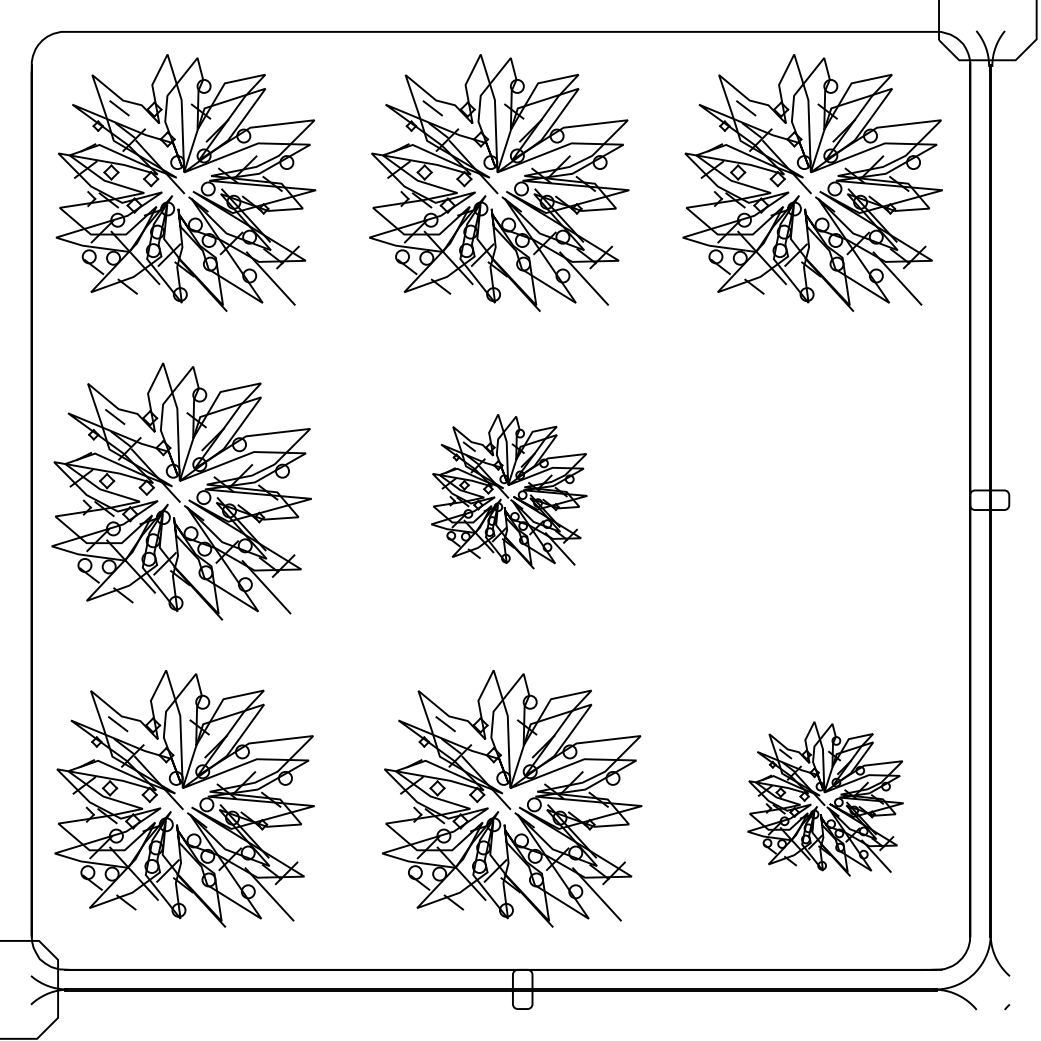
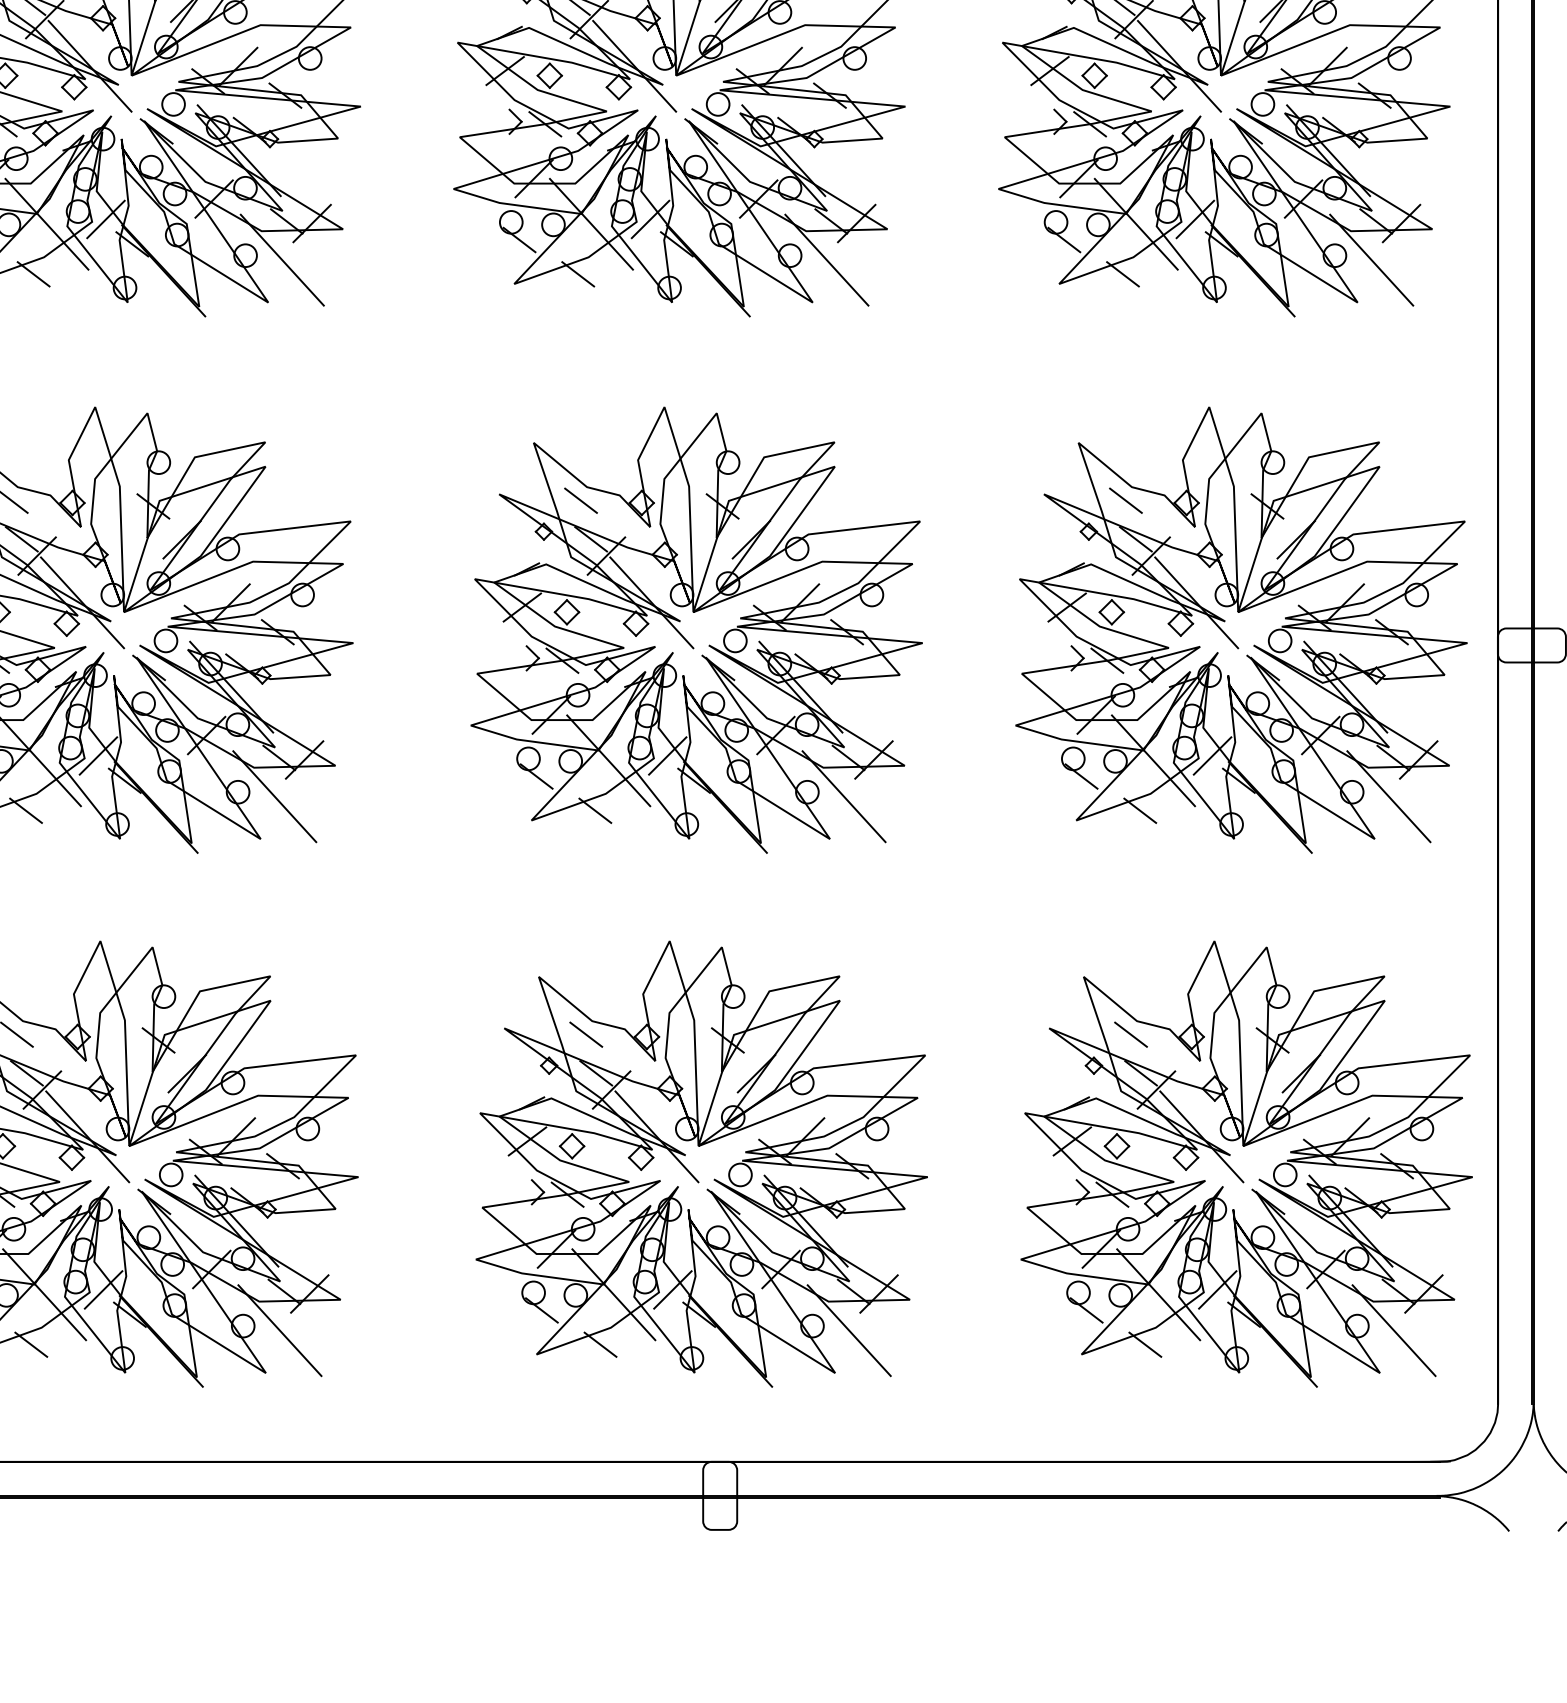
part: (509, 491) -> (697, 630), size x1.67
part: (822, 491) -> (1241, 630), added
part: (825, 798) -> (1246, 1163), size x1.67

